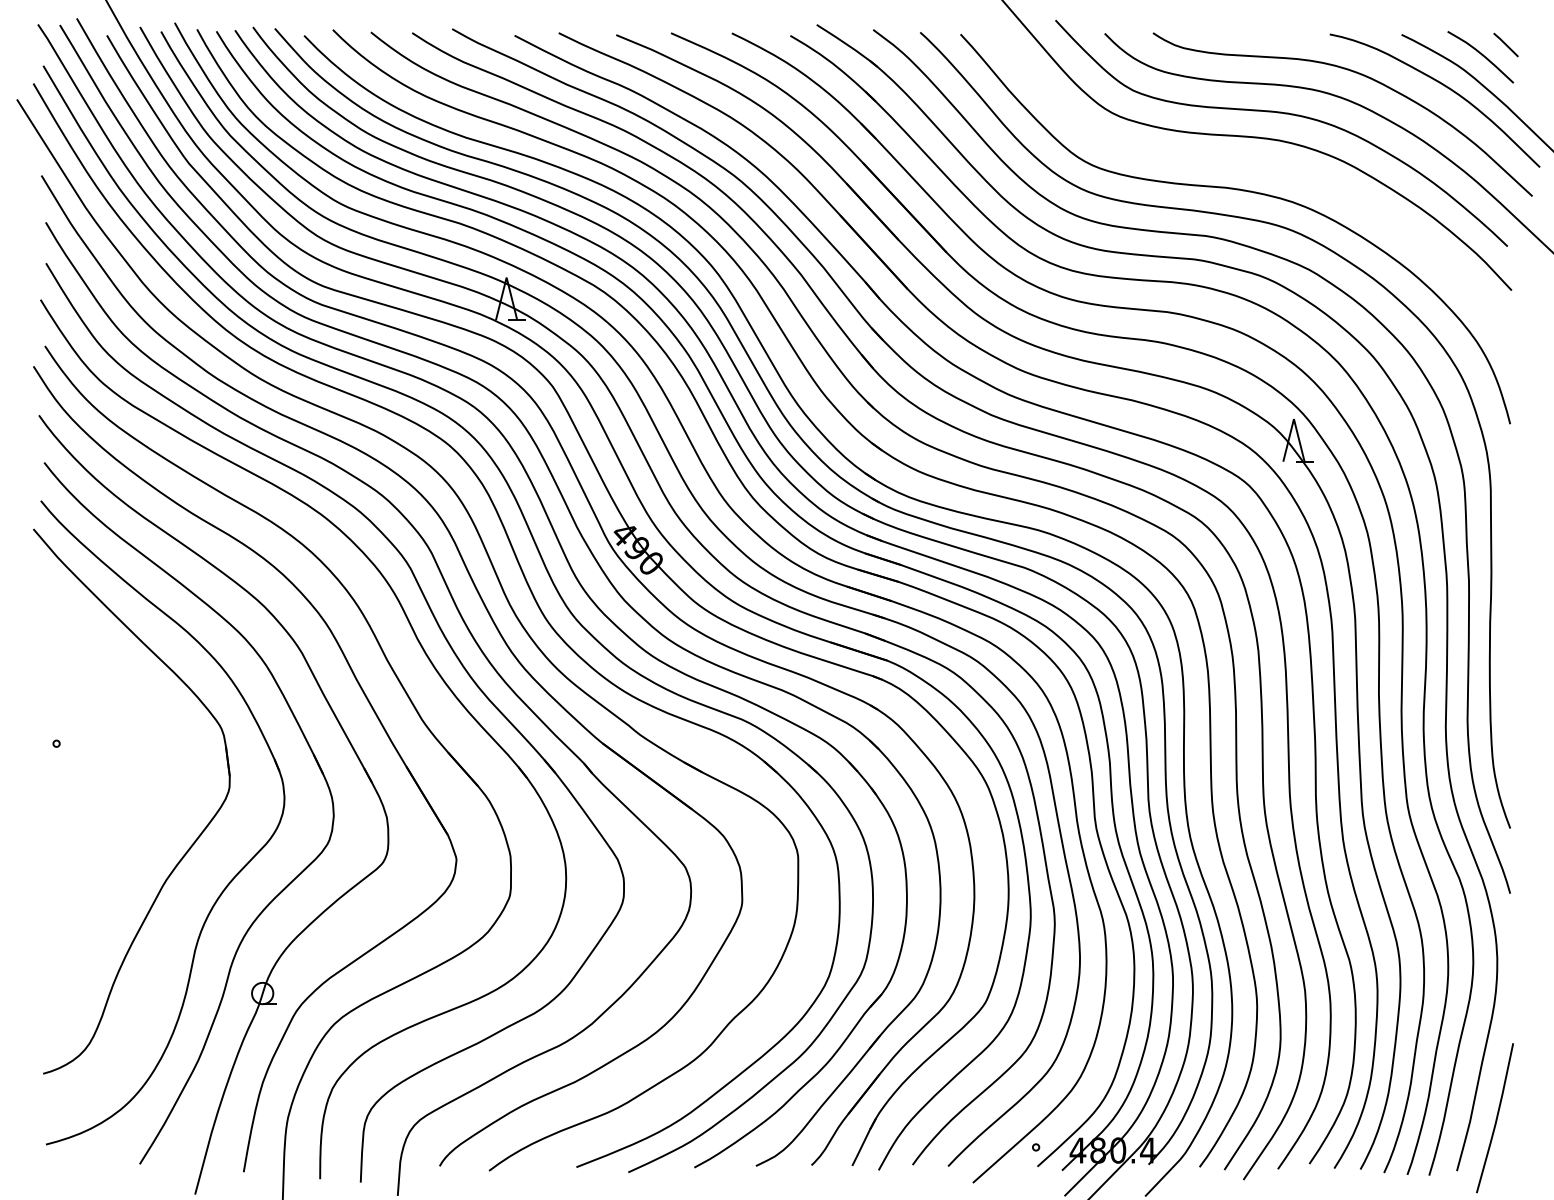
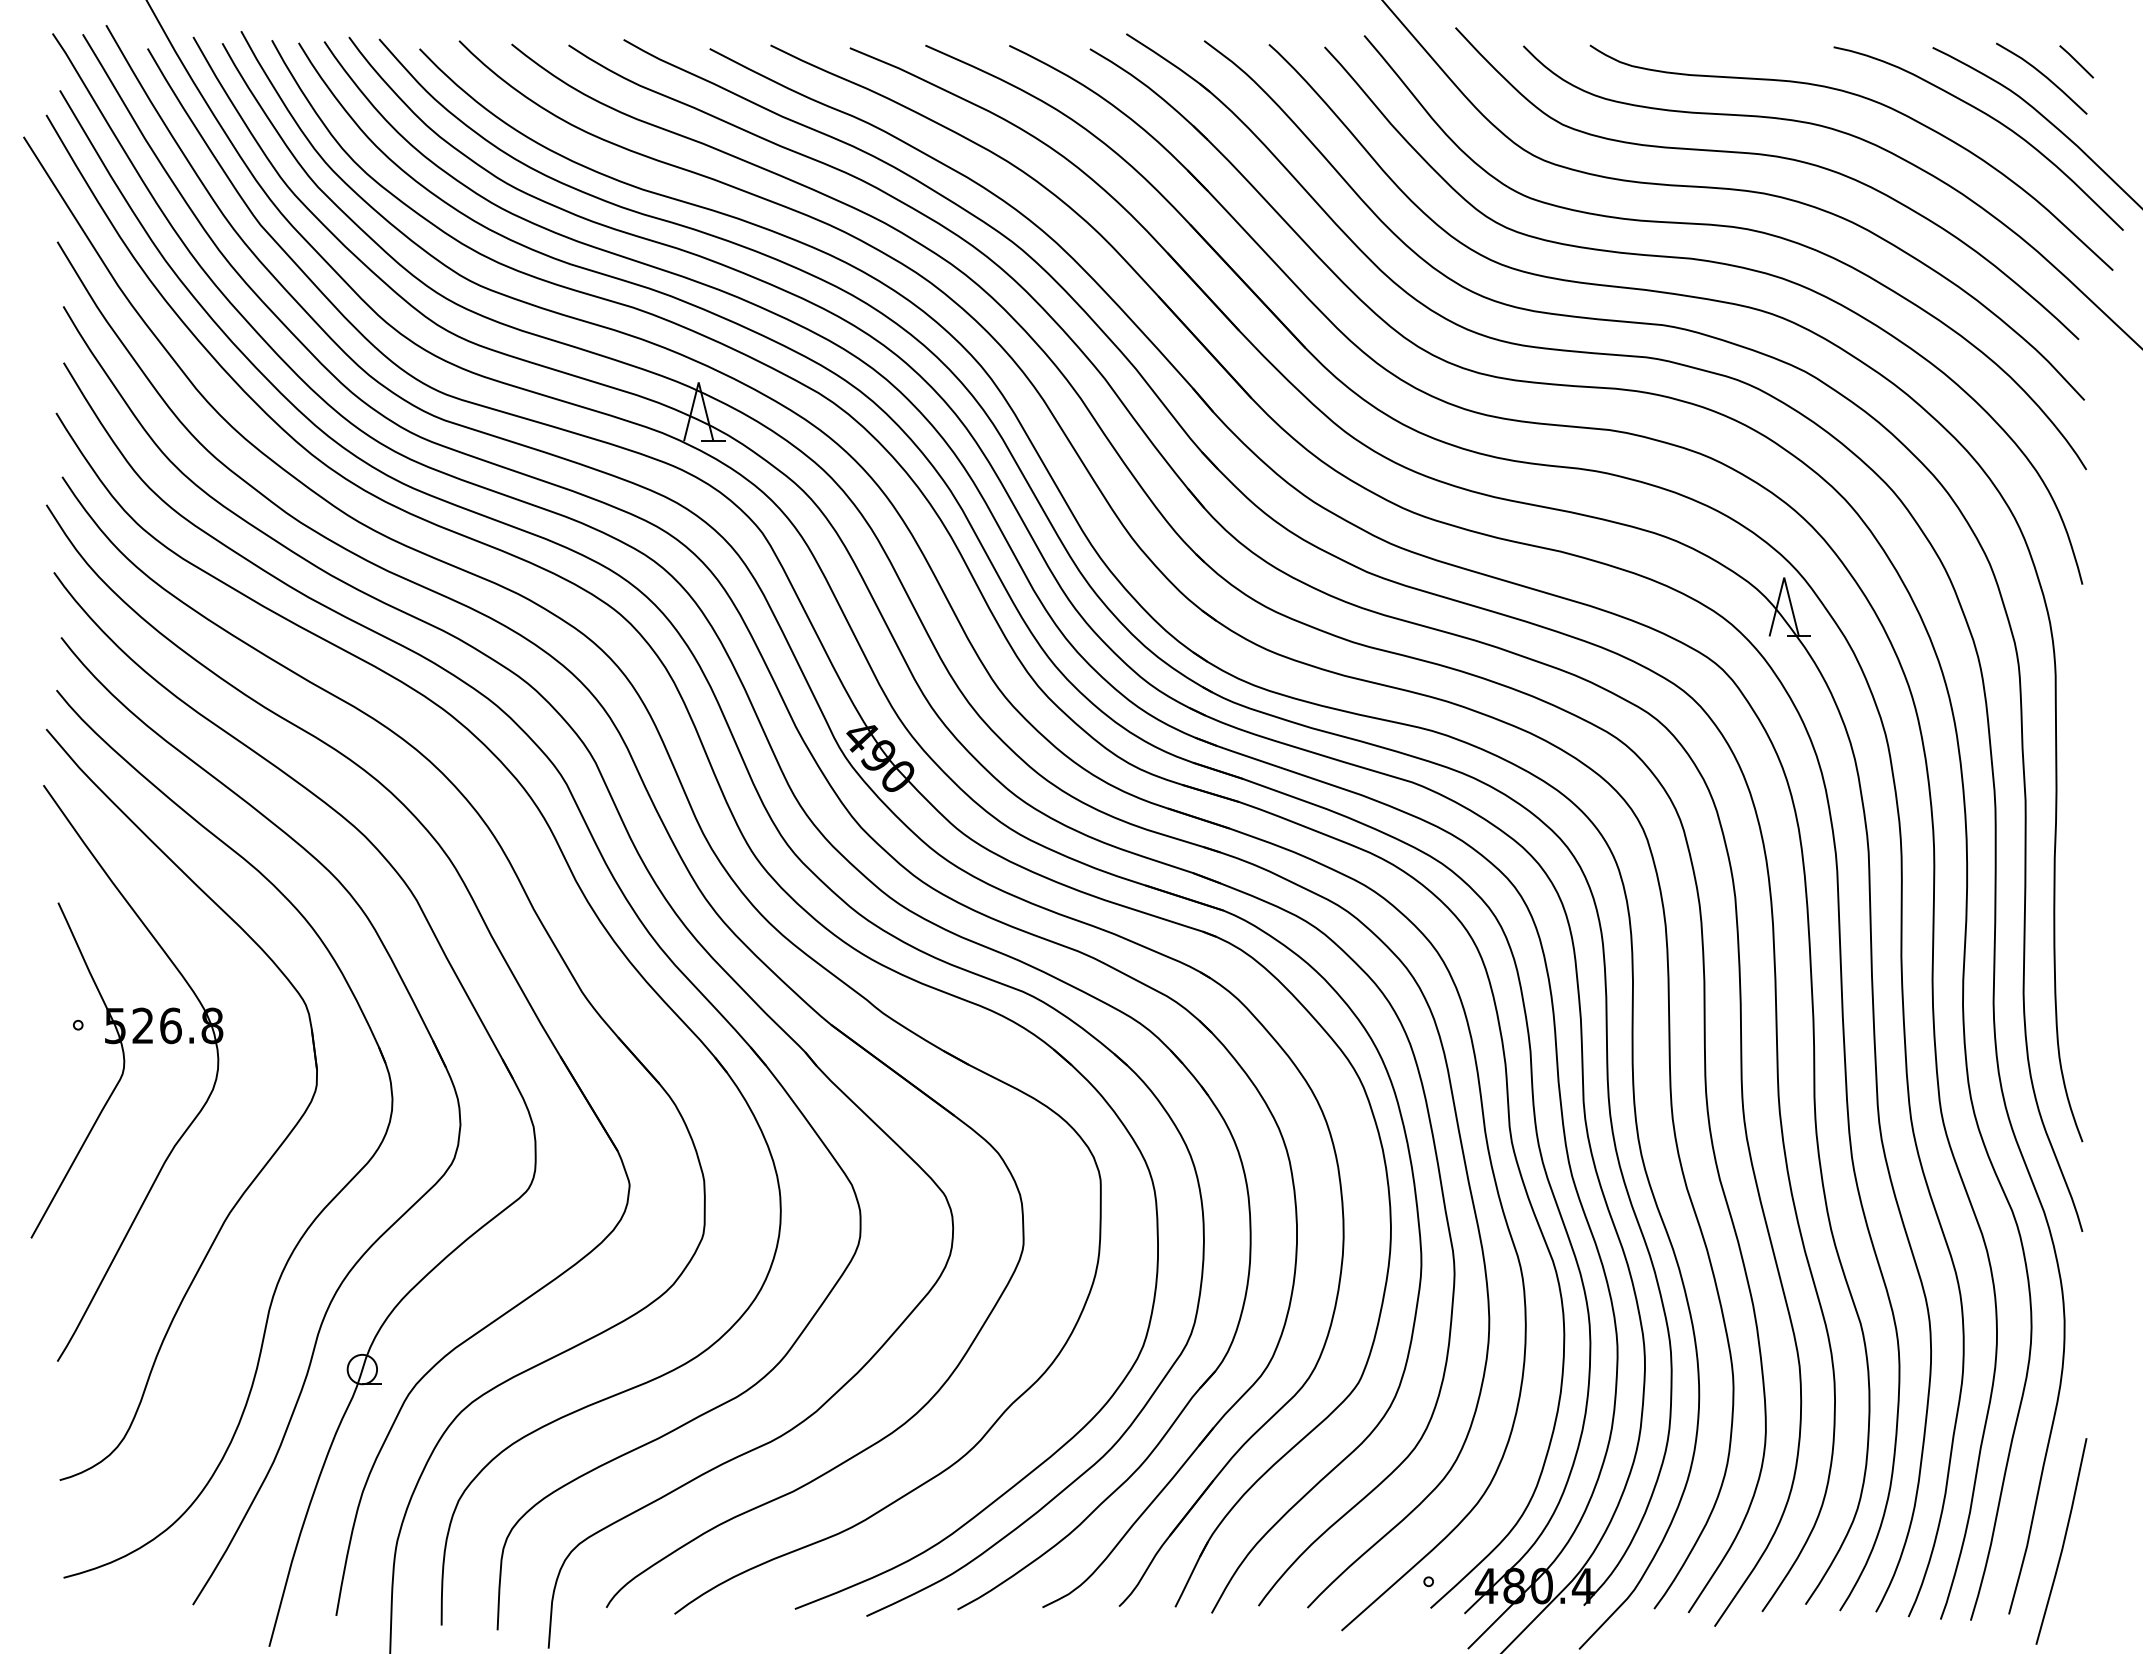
curve: (1251, 165) -> (1725, 227), added
part: (91, 778) -> (126, 1073), added

